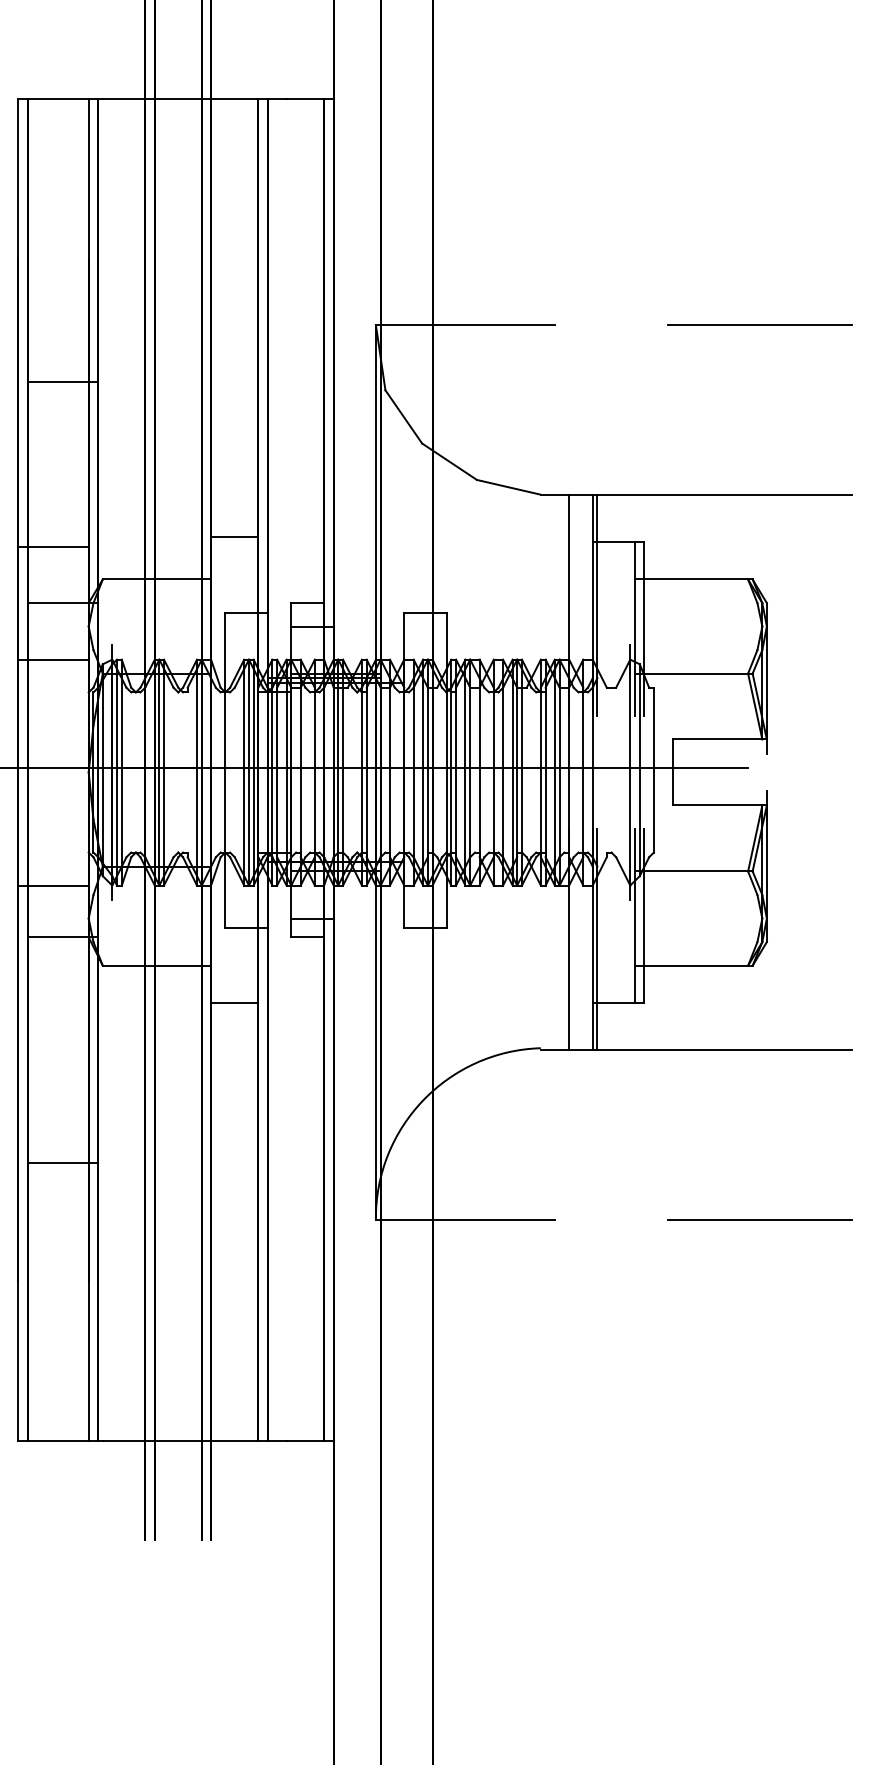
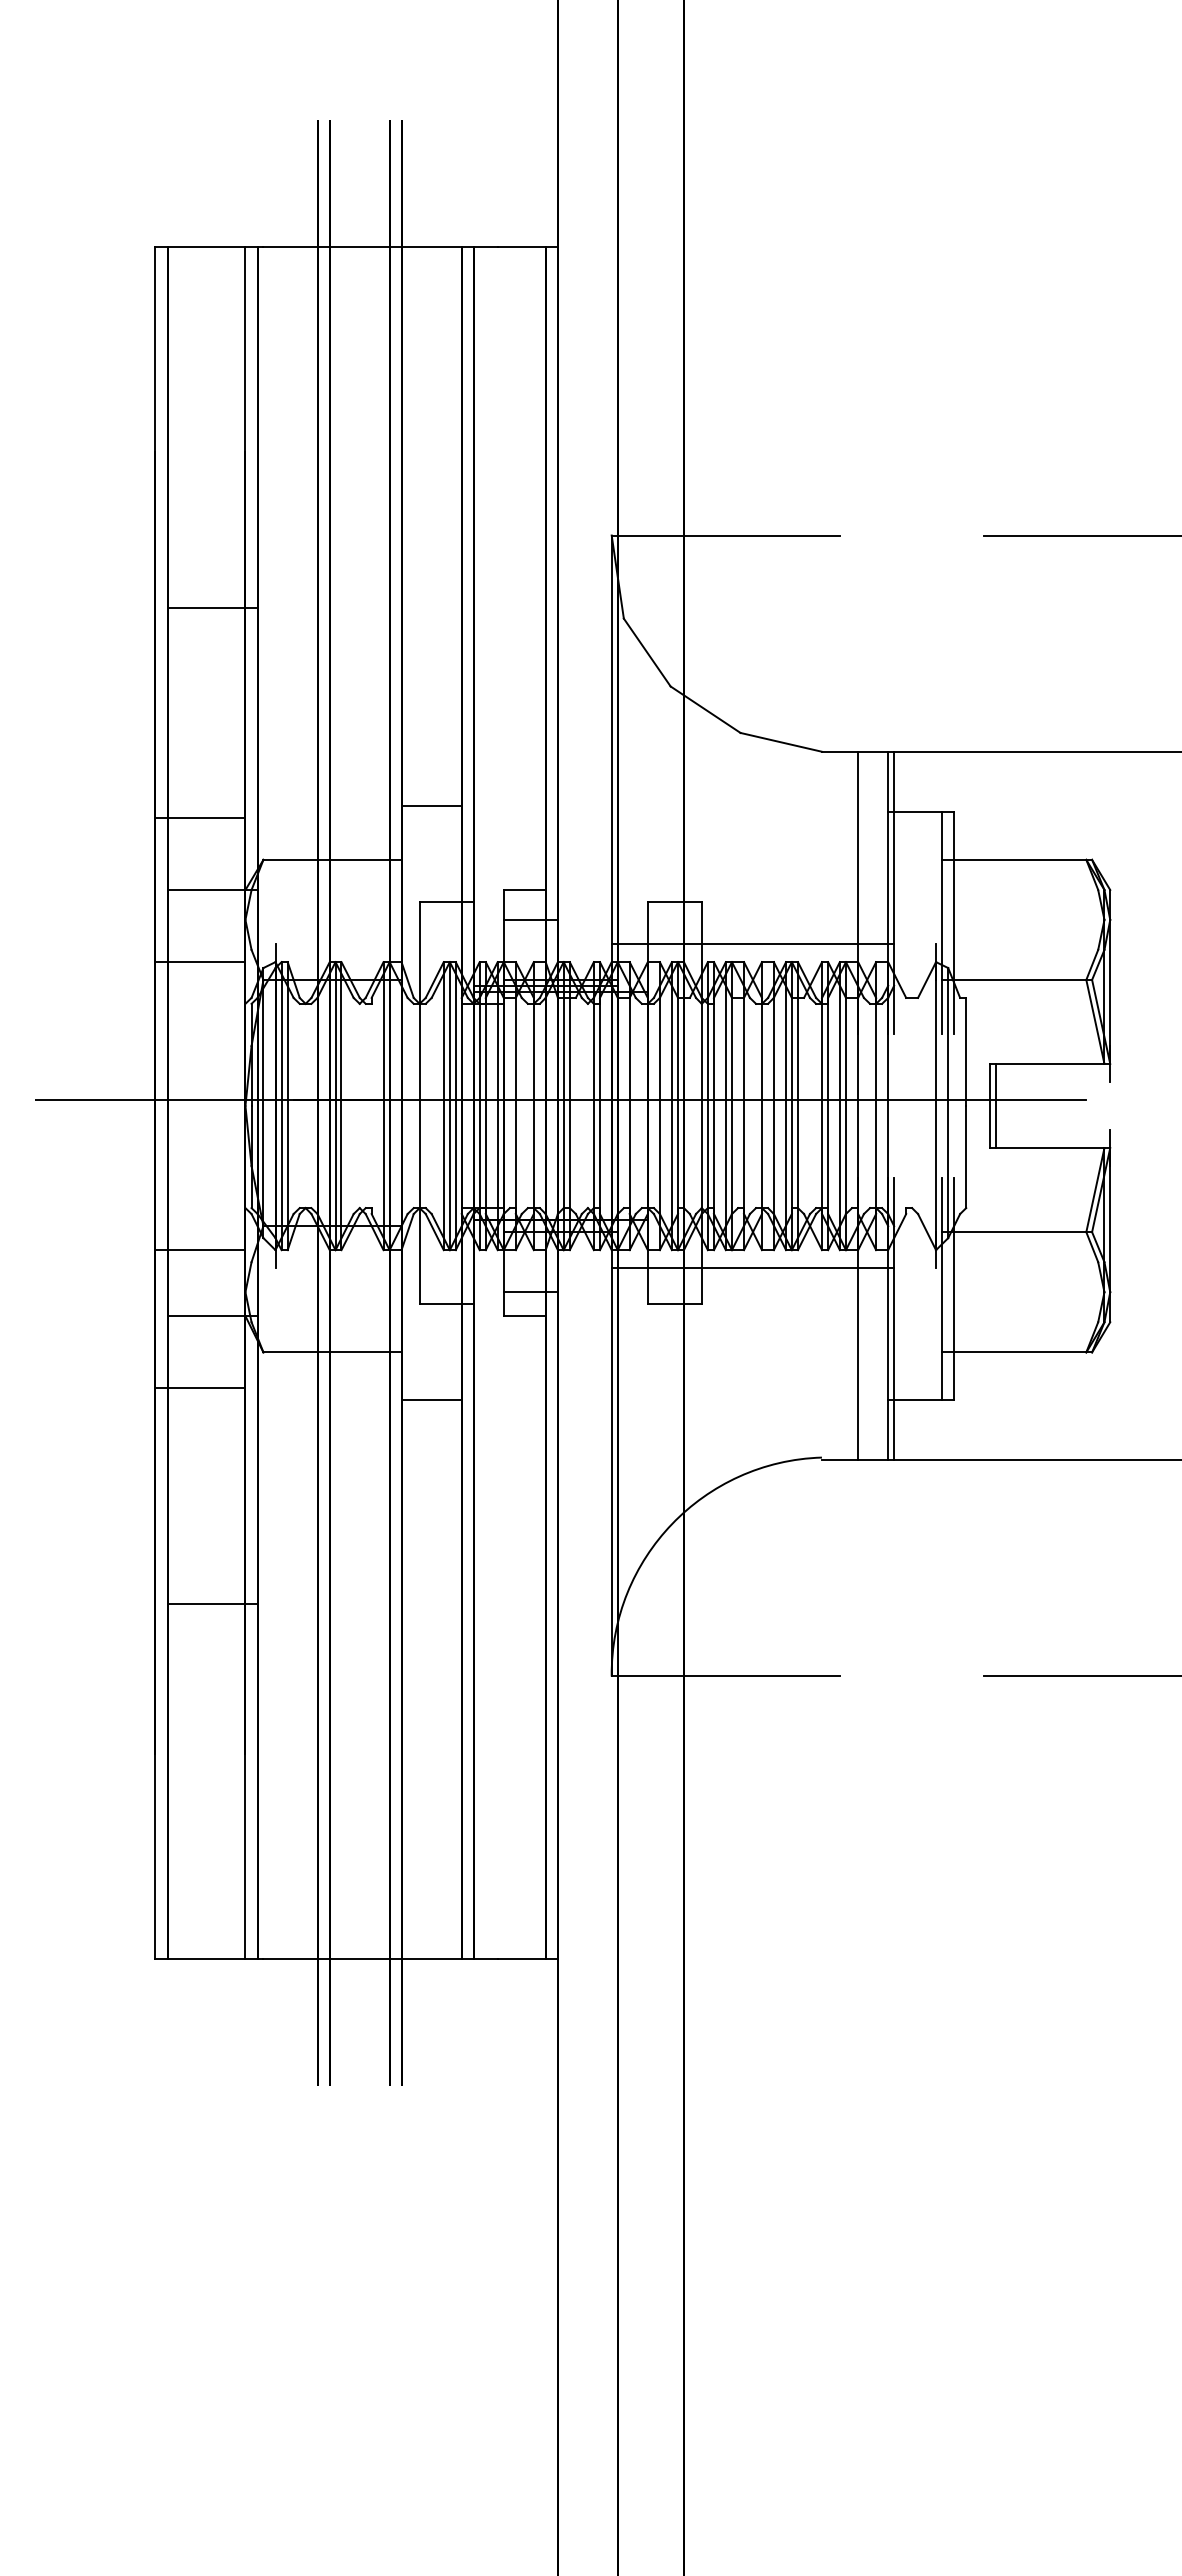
line: (486, 645) -> (752, 943), added
line: (677, 772) -> (996, 1105), added
line: (486, 899) -> (752, 1268), added
line: (53, 994) -> (200, 1388), added

